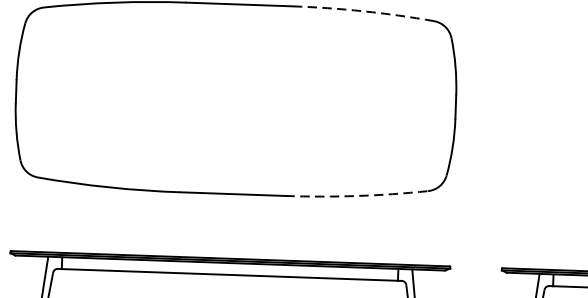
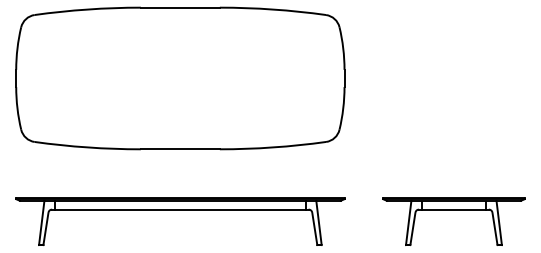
arc: (363, 11) -> (273, 9), dashed -> solid
arc: (357, 196) -> (273, 147), dashed -> solid

